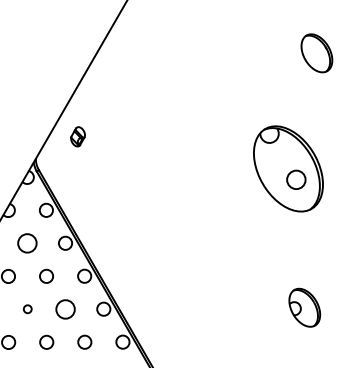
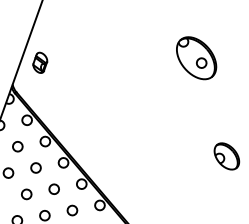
part: (77, 136) -> (39, 62), size x1.43
part: (287, 168) -> (195, 58), size x0.71
circle: (27, 243) -> (17, 146), size x0.71
circle: (27, 308) -> (26, 193), size x1.67
circle: (65, 308) -> (53, 188), size x0.71

